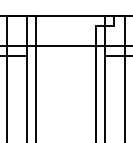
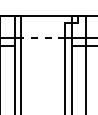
line: (64, 46) -> (42, 38), solid -> dashed

